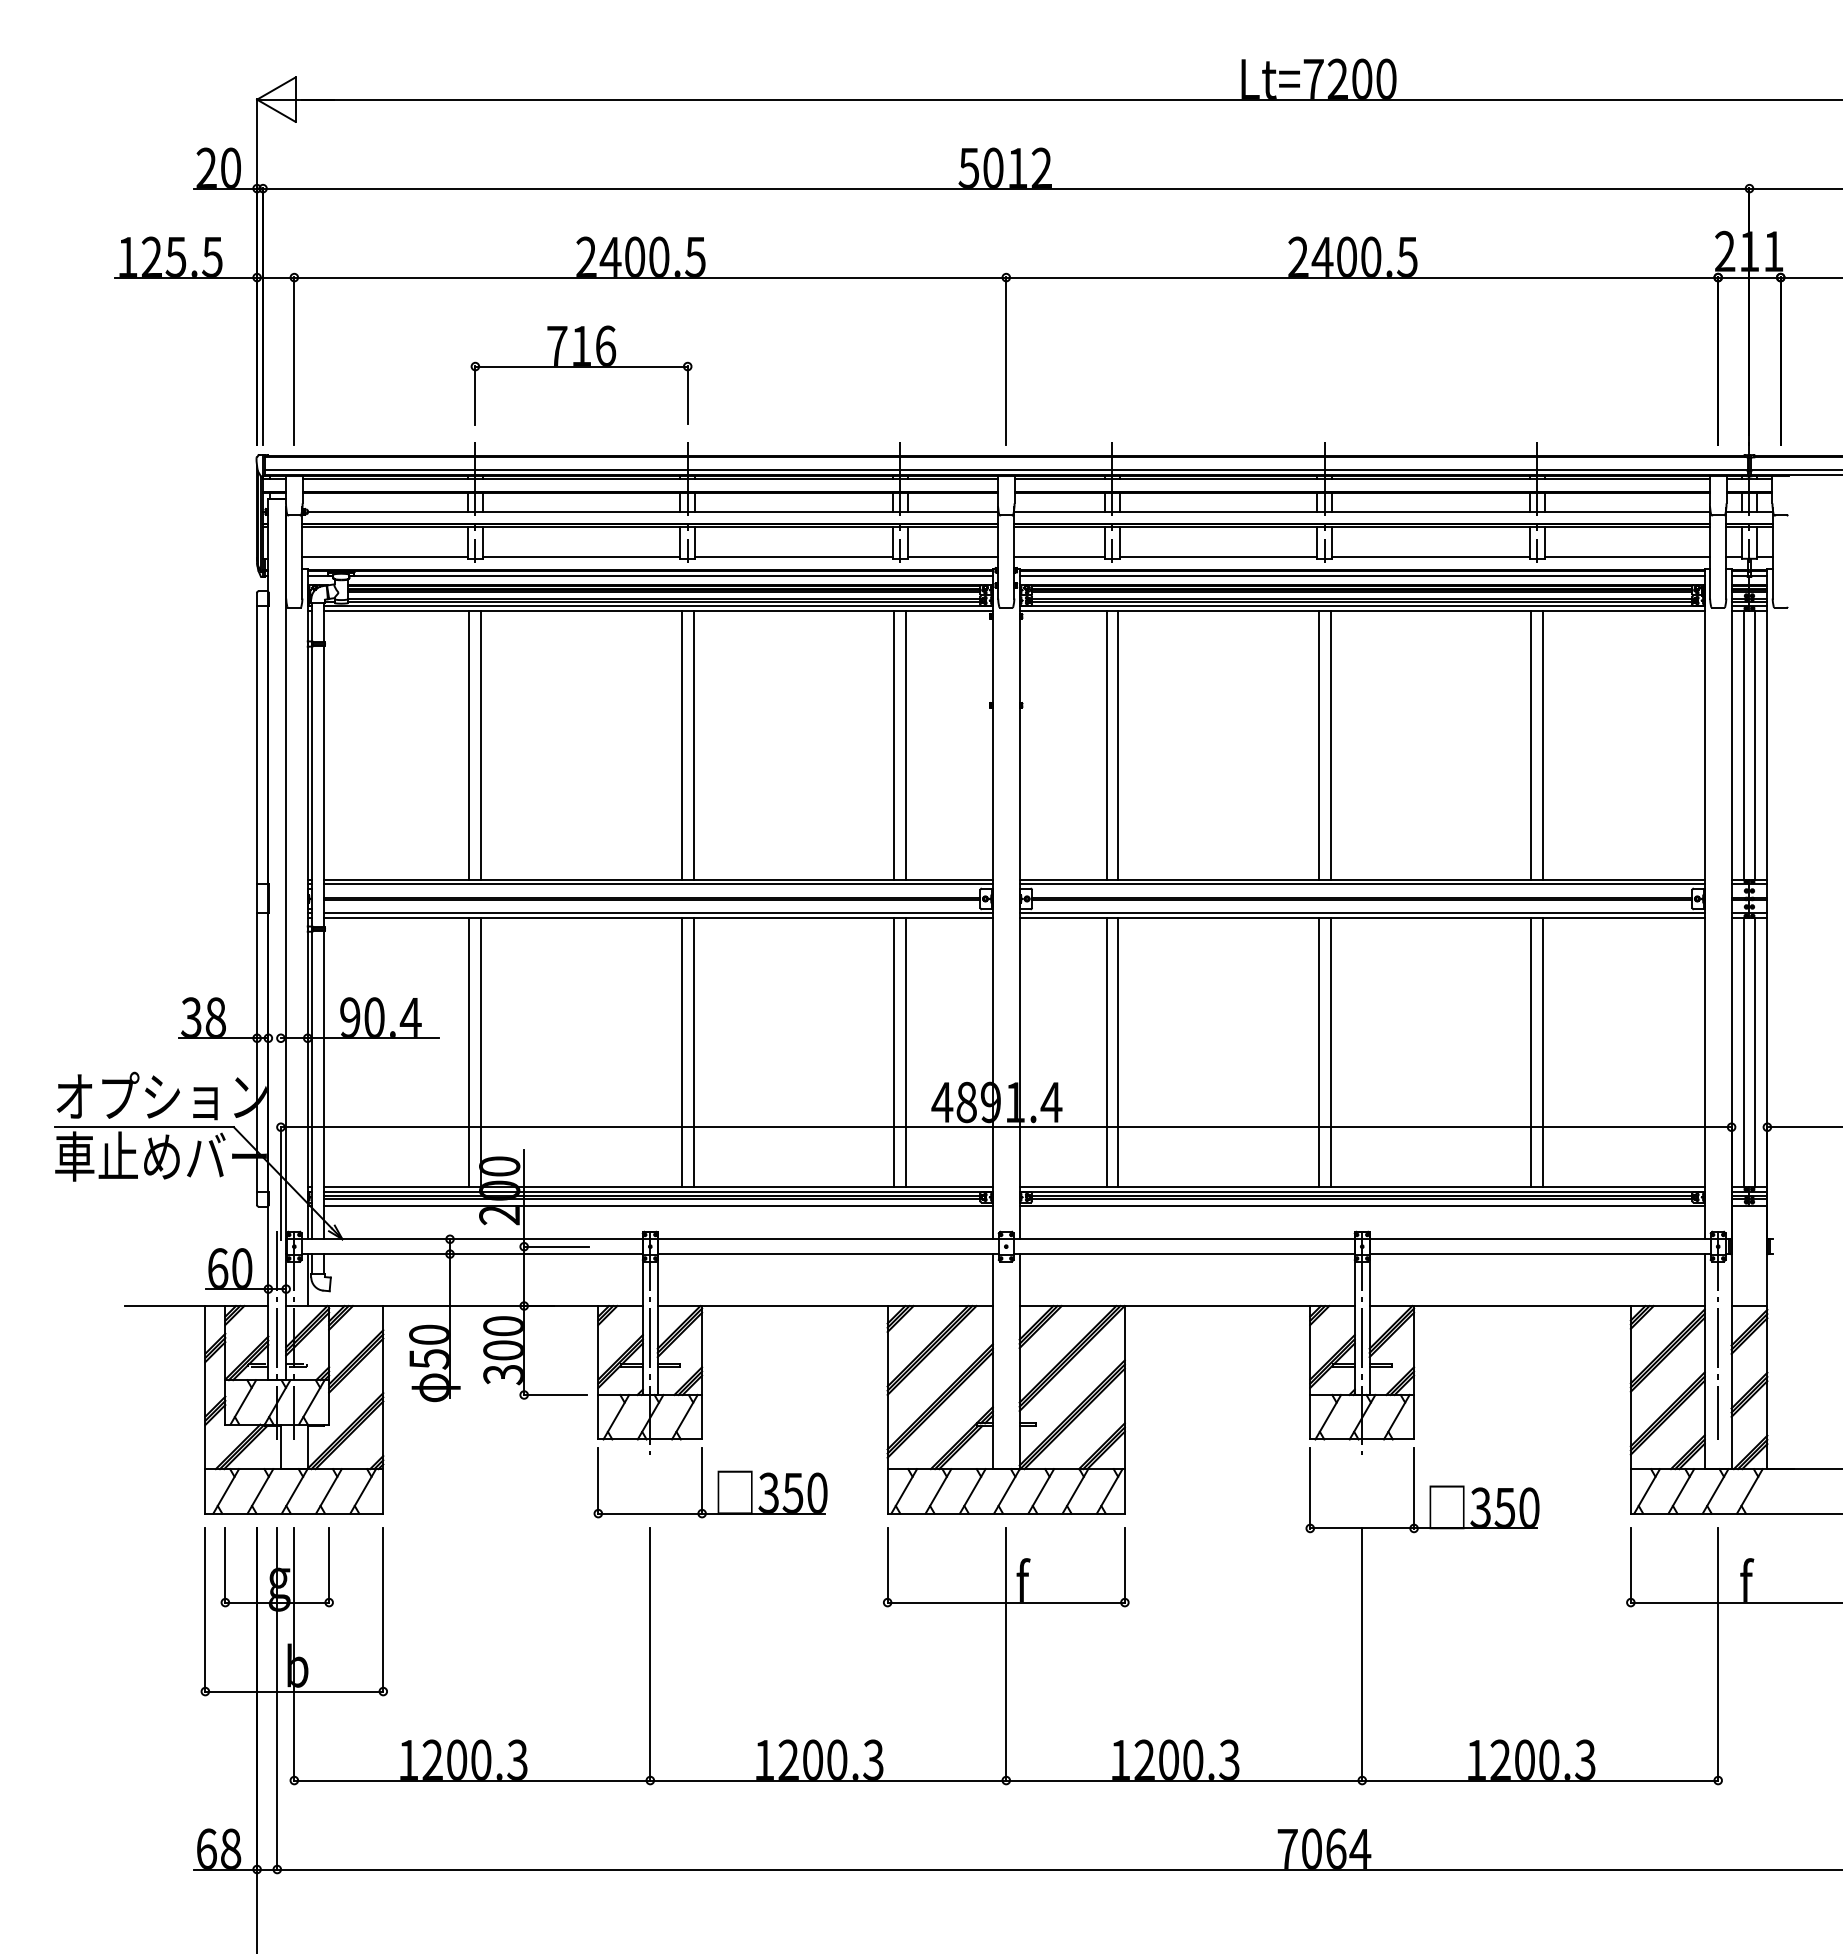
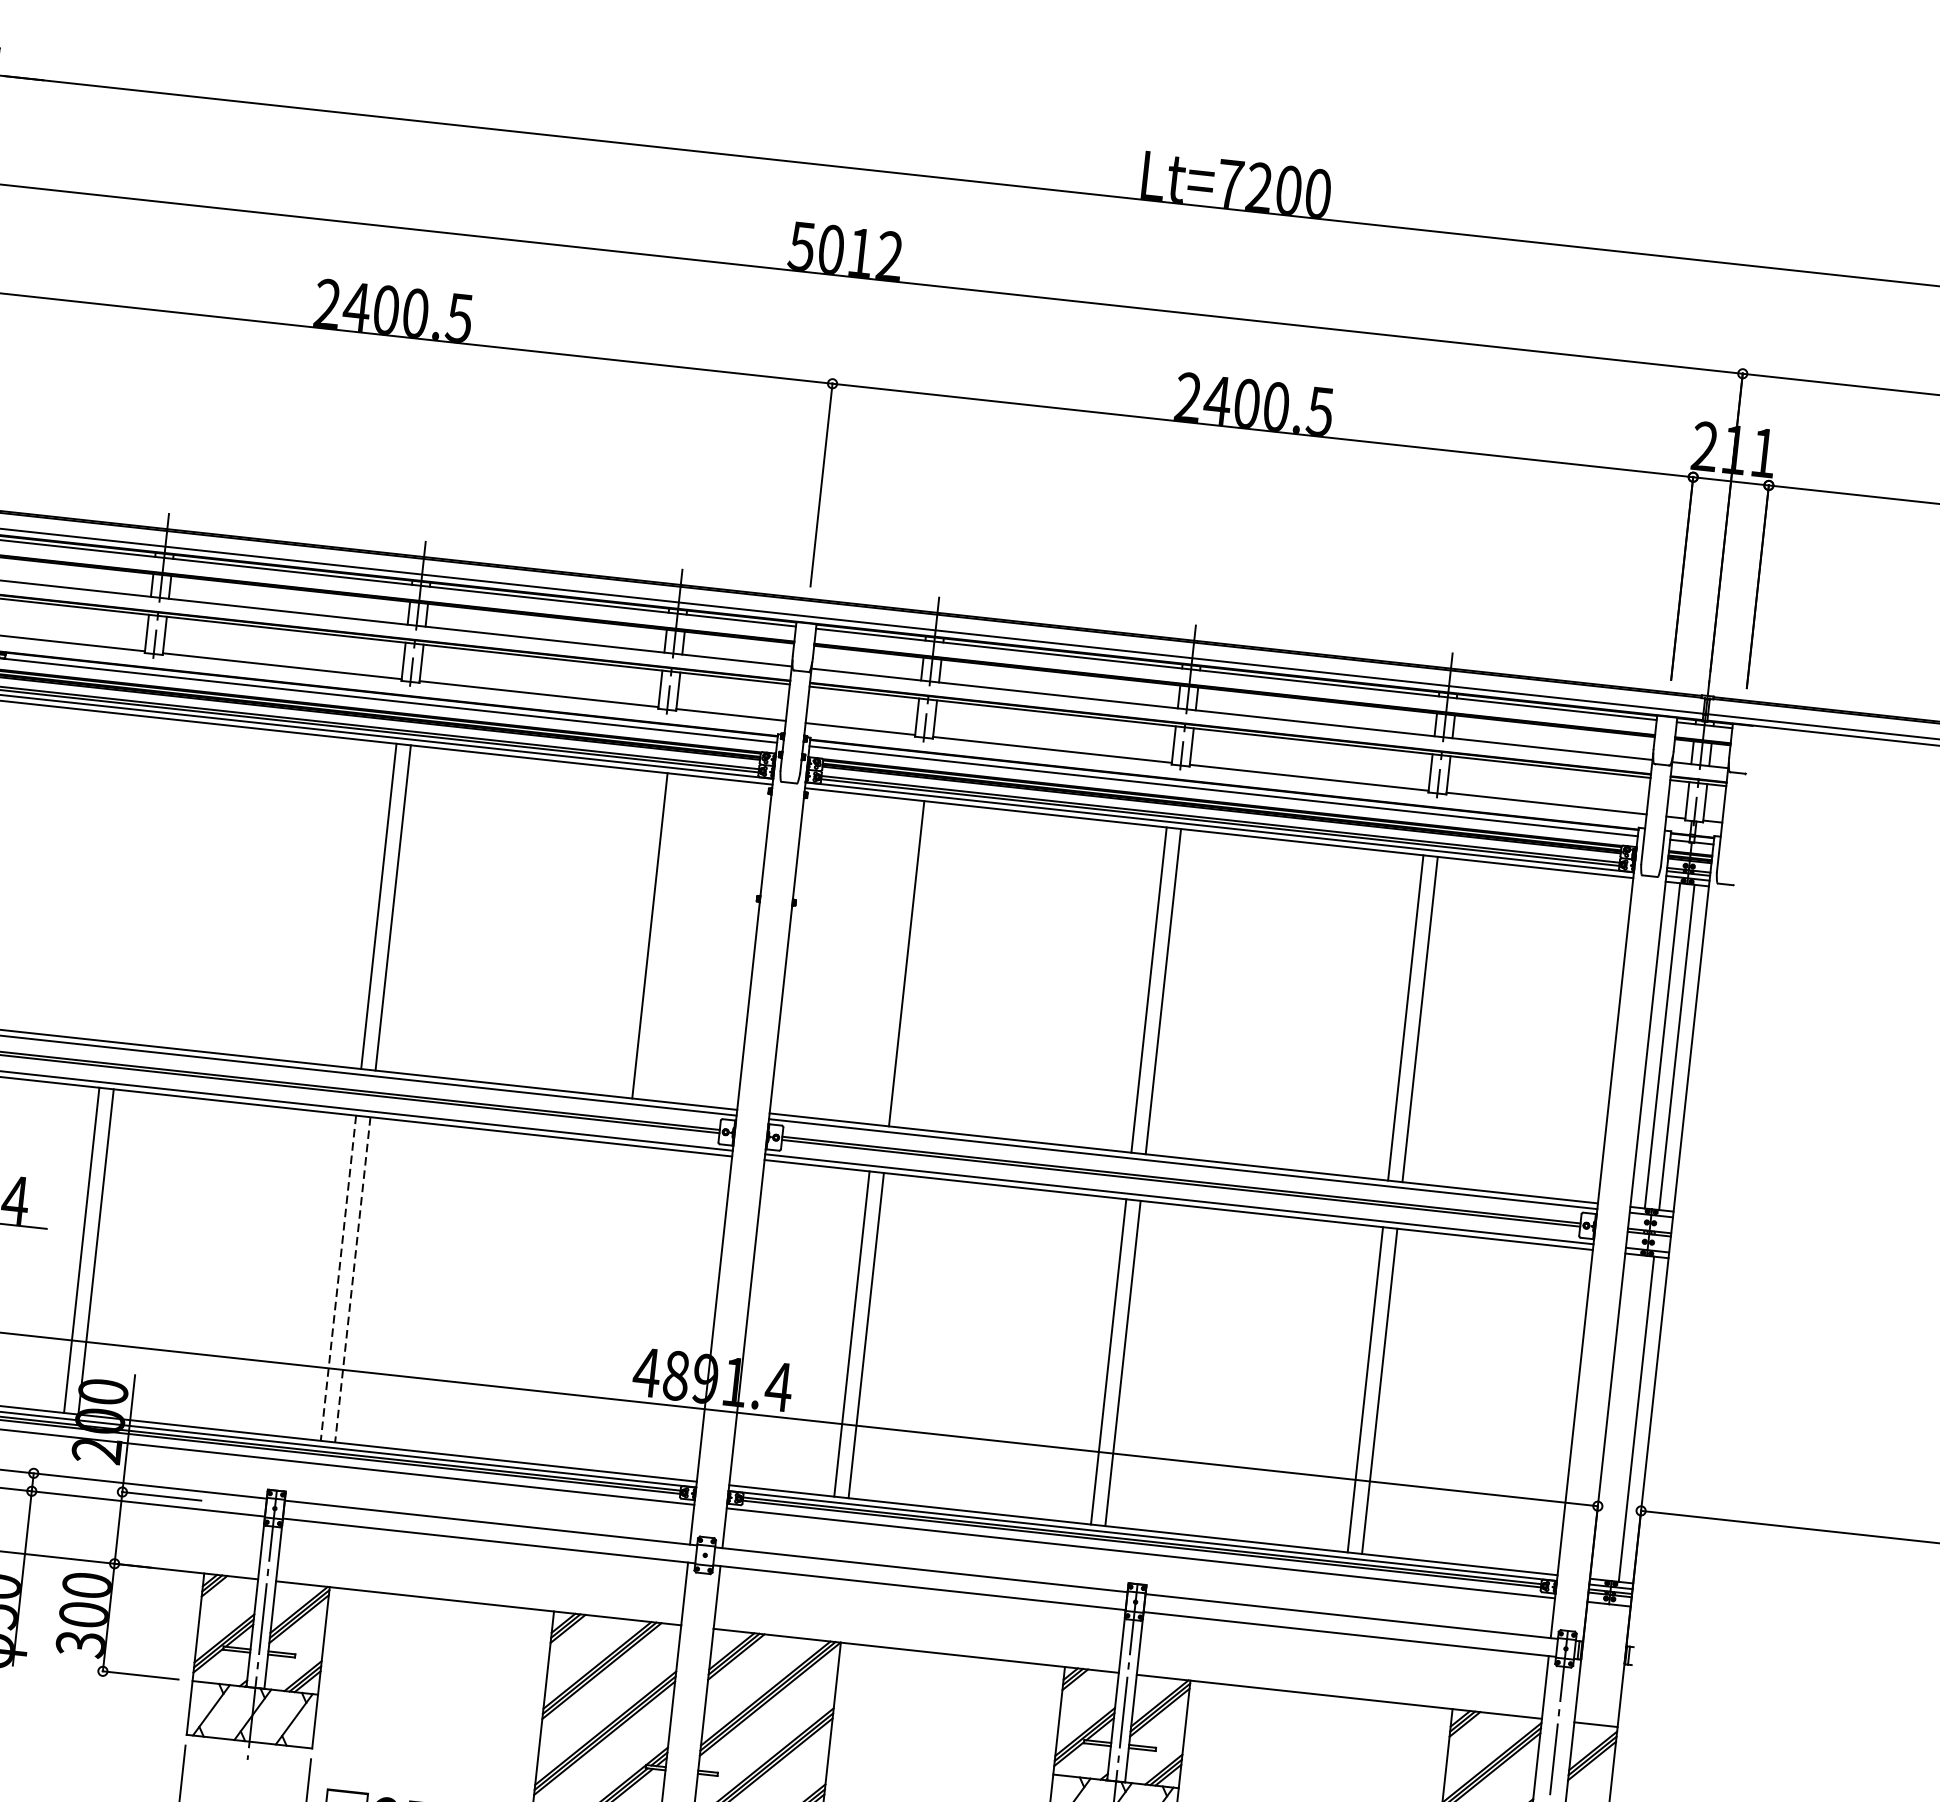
part: (581, 367) -> (307, 436), removed
line: (469, 744) -> (122, 877), removed
line: (481, 744) -> (136, 879), removed
line: (894, 744) -> (636, 933), removed
line: (1106, 744) -> (892, 961), removed
line: (894, 1052) -> (595, 1305), removed
line: (906, 1052) -> (610, 1307), removed
line: (1743, 1052) -> (1622, 1417), removed
line: (681, 1053) -> (337, 1279), solid -> dashed
line: (693, 1053) -> (352, 1280), solid -> dashed

